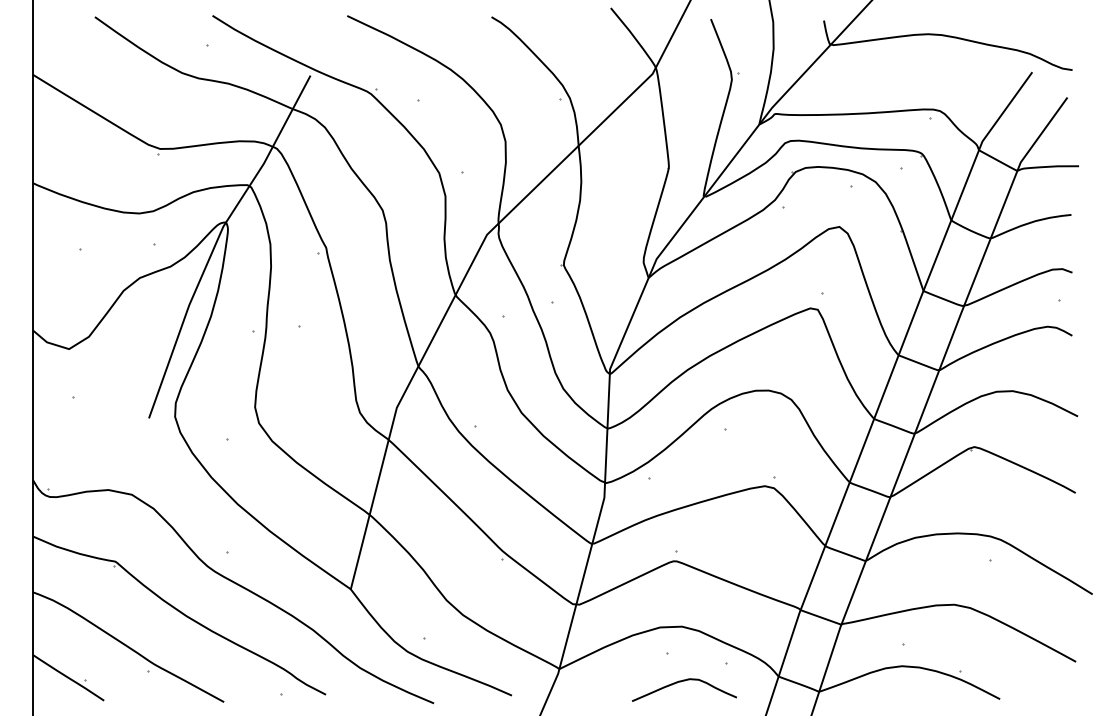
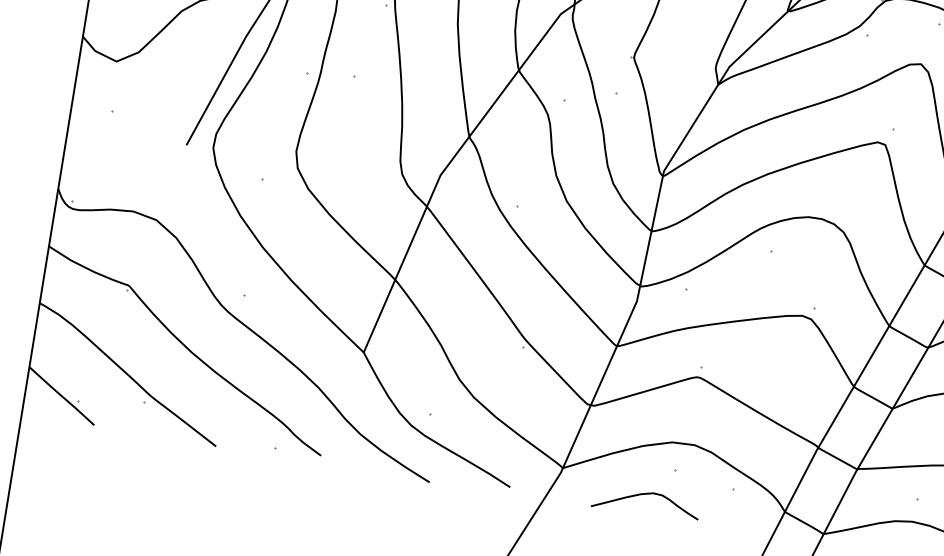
curve: (681, 682) -> (644, 495), moved

